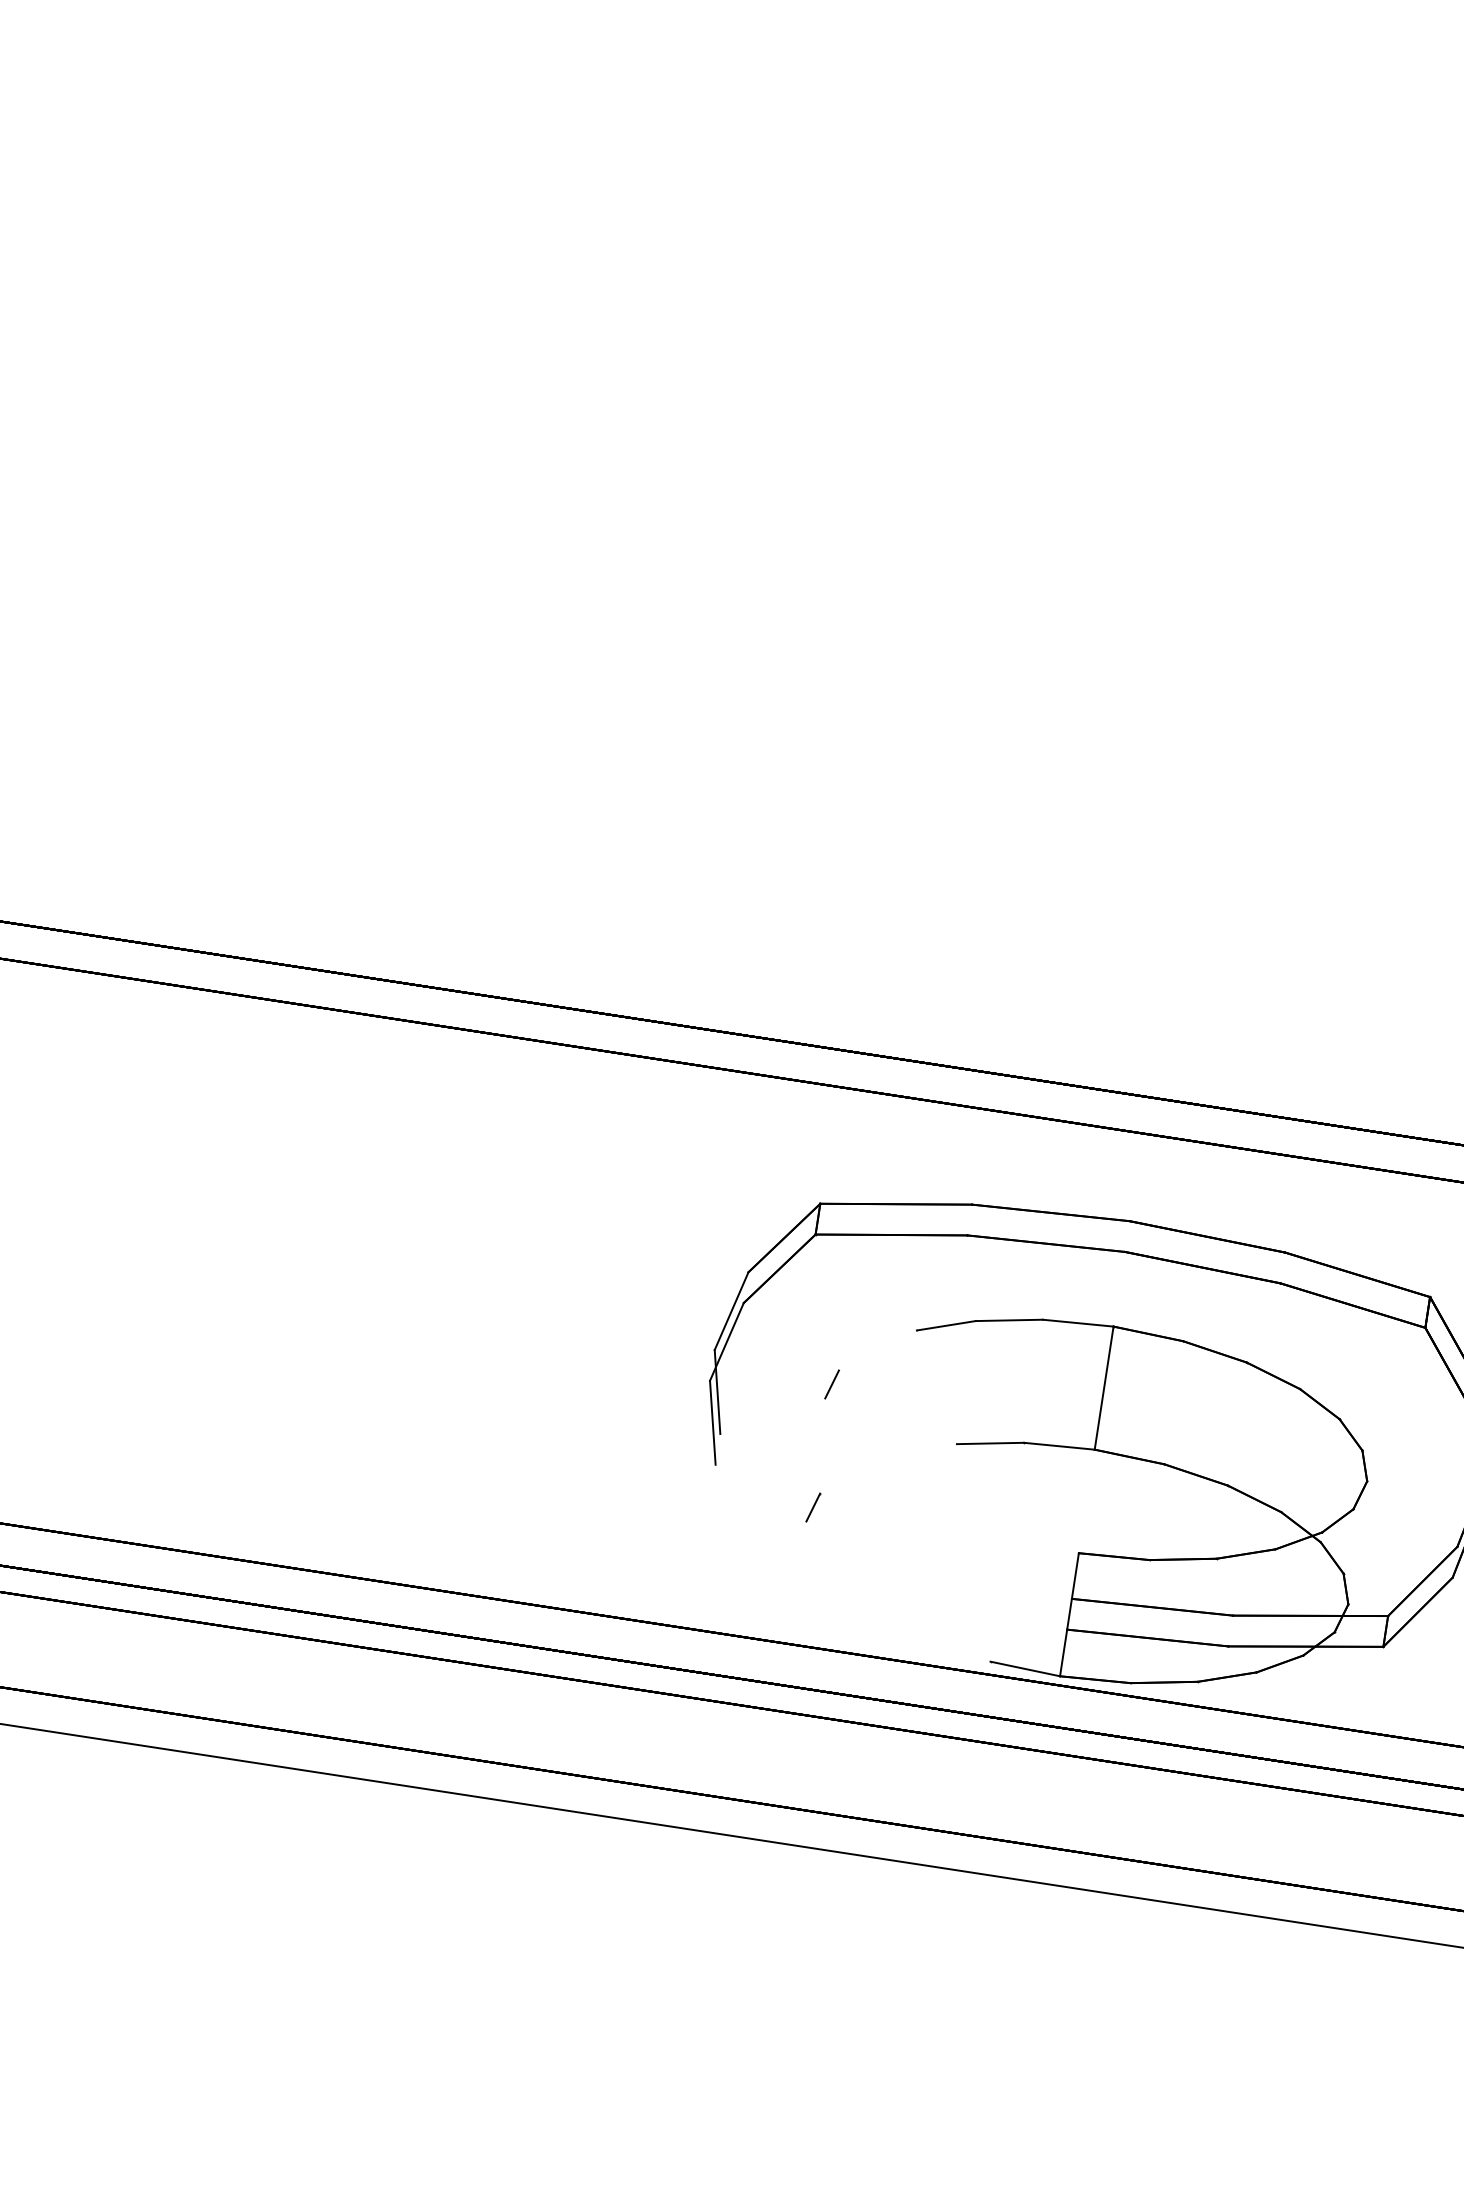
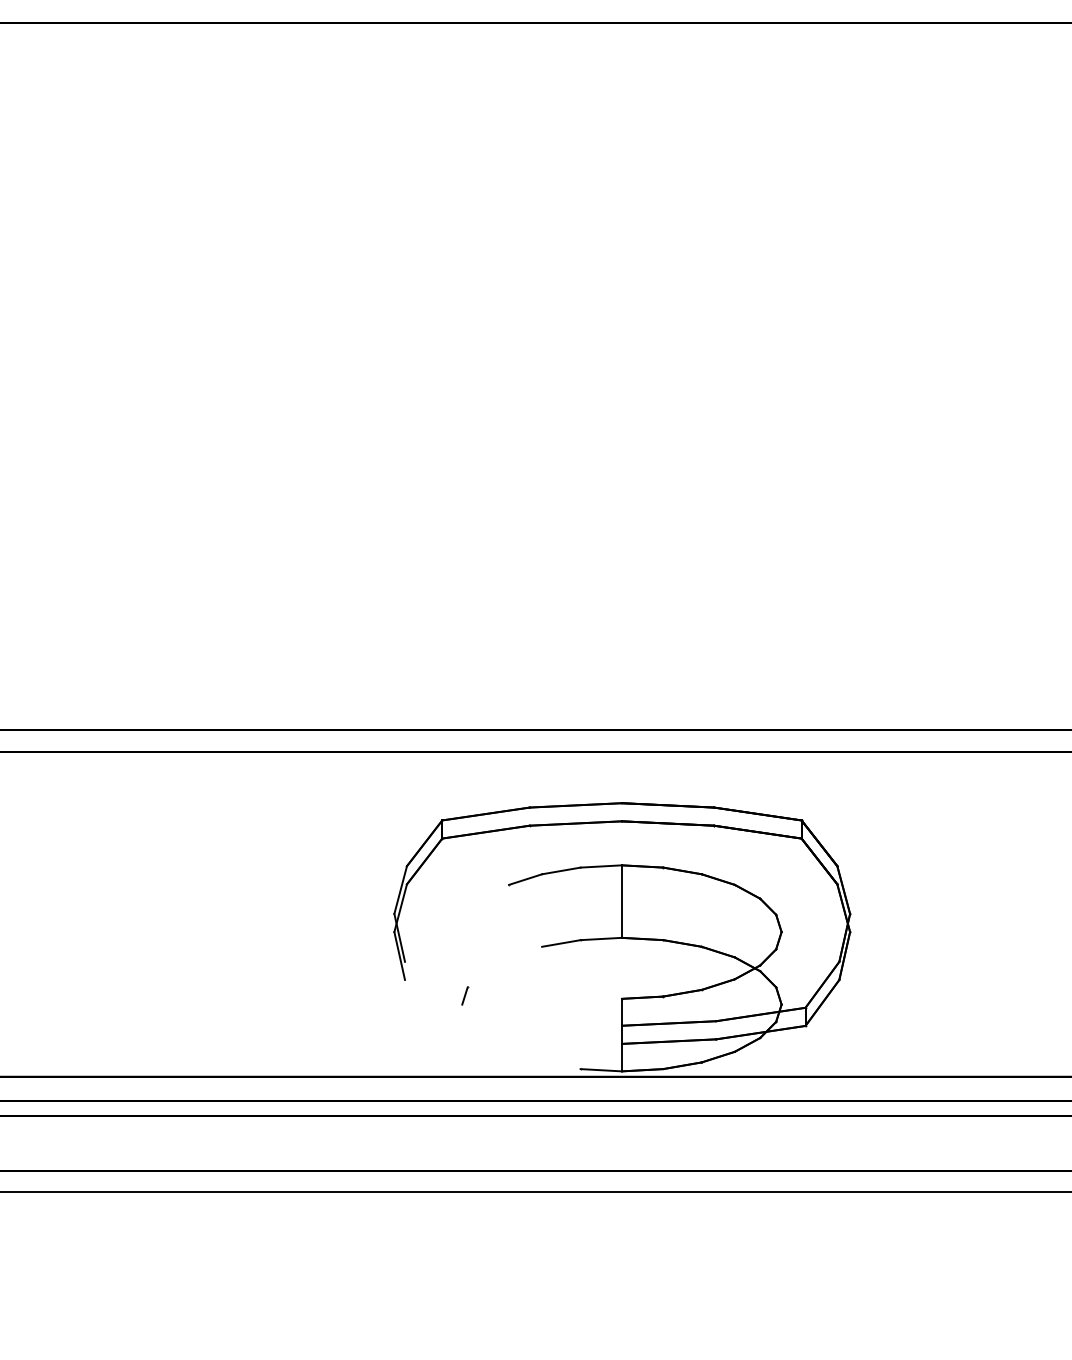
line: (831, 1384) -> (464, 923), removed

